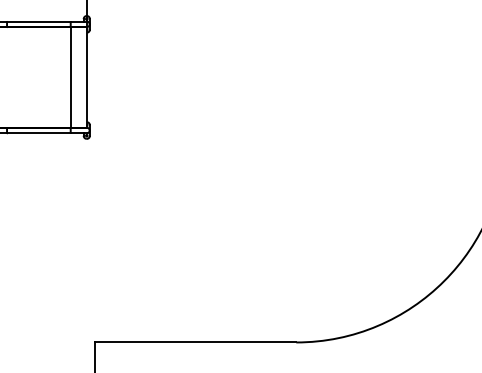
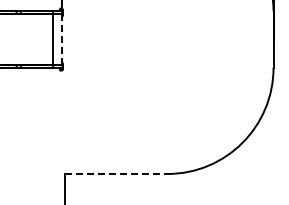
line: (87, 77) -> (61, 39), solid -> dashed
line: (195, 341) -> (116, 173), solid -> dashed

